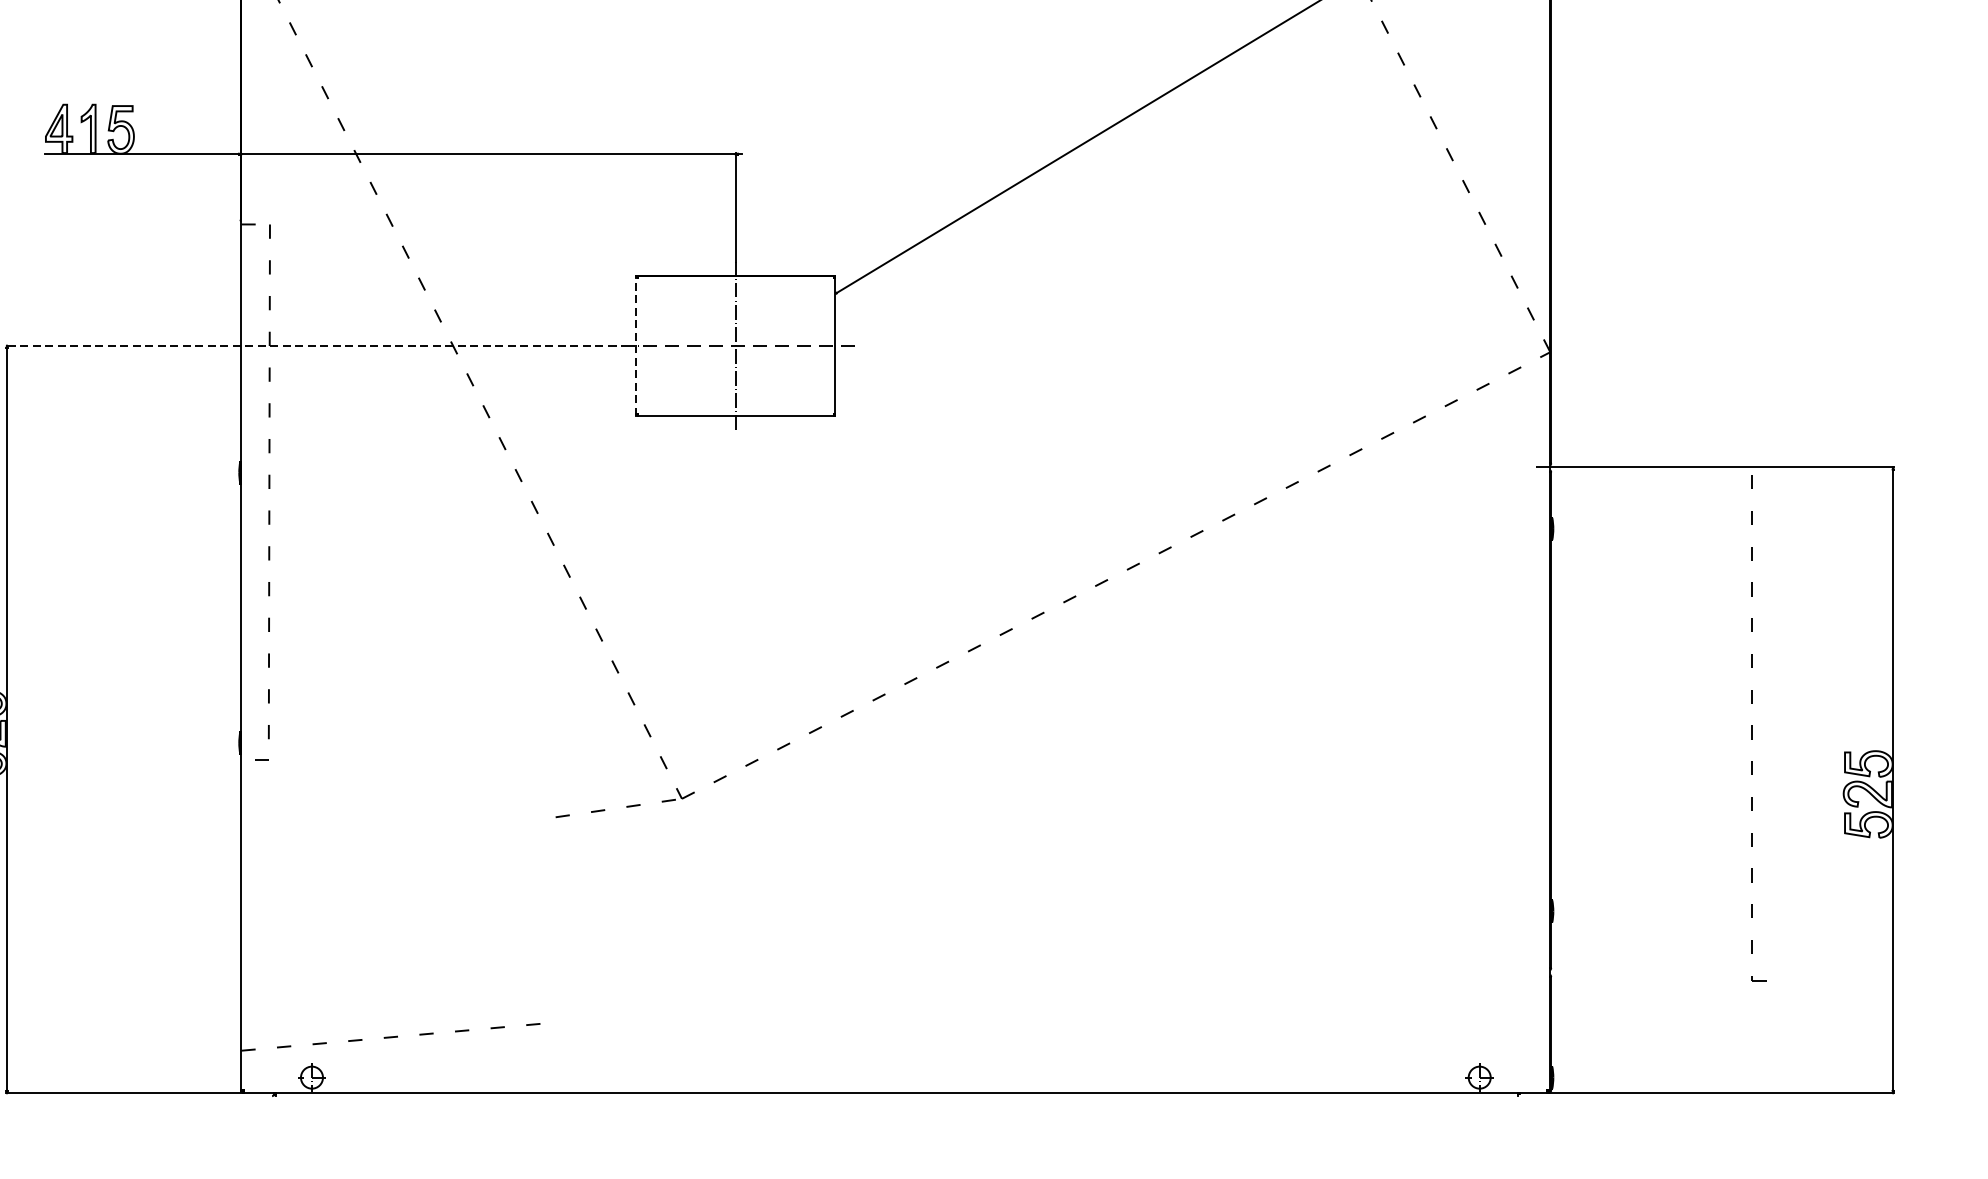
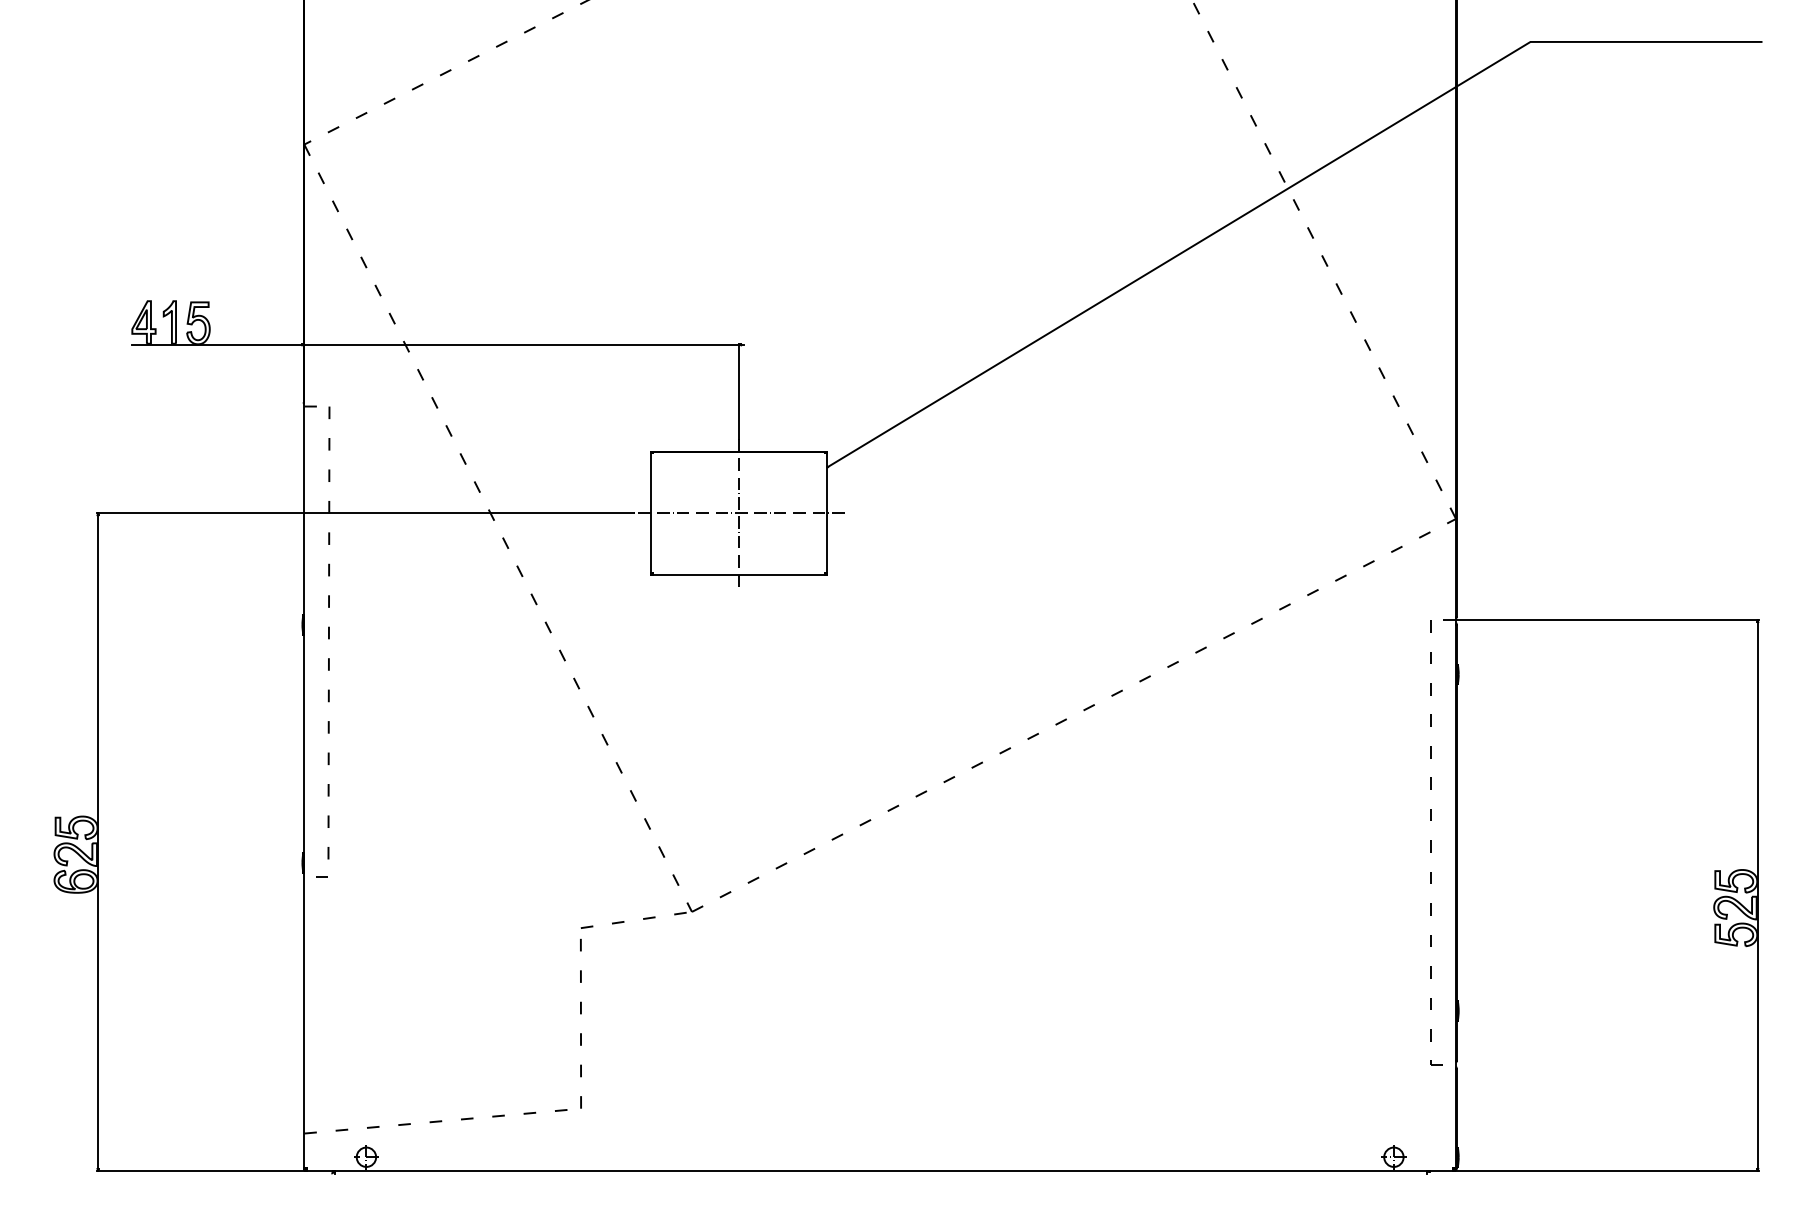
line: (309, 346) -> (364, 513), dashed -> solid
line: (635, 346) -> (651, 513), dashed -> solid
part: (1758, 727) -> (1436, 842), moved
line: (555, 915) -> (580, 1014), added

